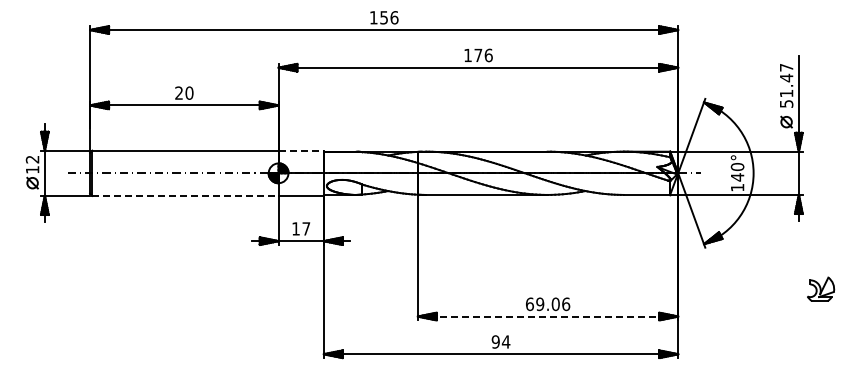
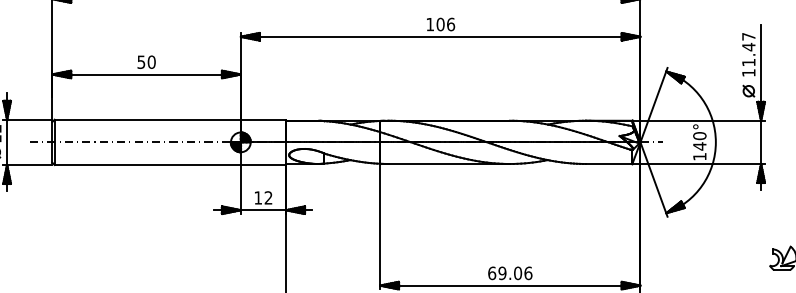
text: (478, 55) -> (440, 24), 176 -> 106
text: (178, 92) -> (140, 61), 20 -> 50
text: (786, 103) -> (748, 72), 51.47 -> 11.47
line: (301, 150) -> (263, 119), dashed -> solid
line: (185, 195) -> (147, 164), dashed -> solid
text: (306, 228) -> (268, 197), 17 -> 12
line: (548, 316) -> (510, 285), dashed -> solid

